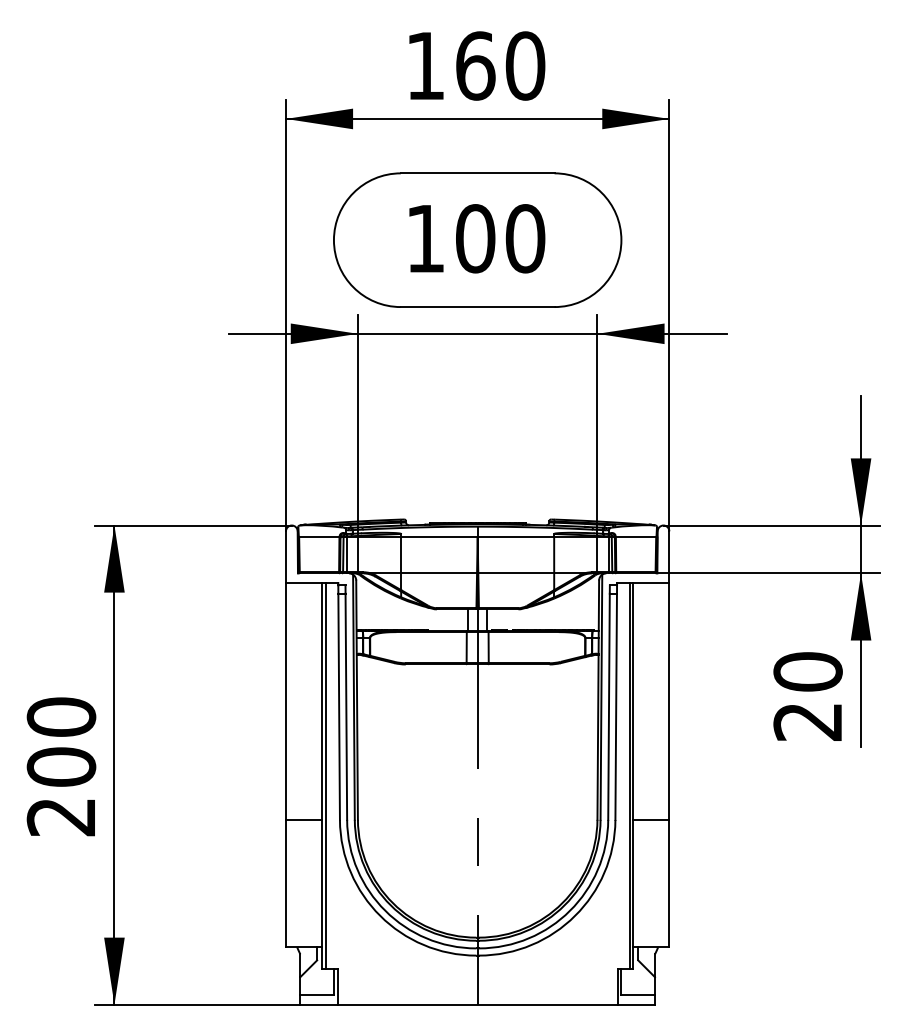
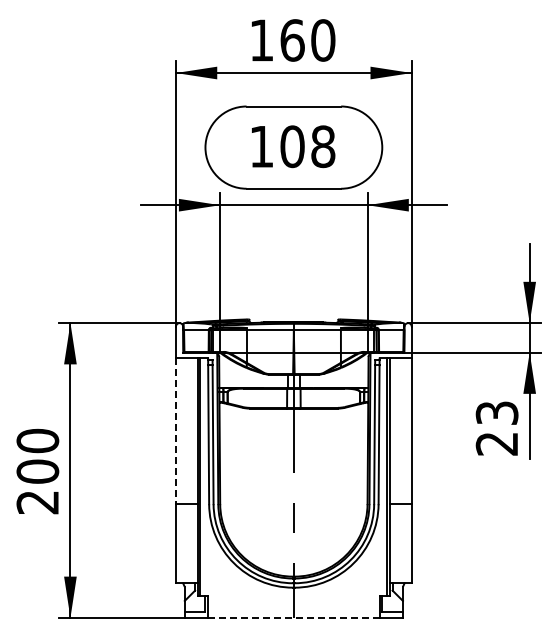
text: (525, 238) -> (323, 146), 100 -> 108
text: (807, 672) -> (496, 413), 20 -> 23
line: (285, 701) -> (175, 431), solid -> dashed
line: (478, 1004) -> (294, 617), solid -> dashed

